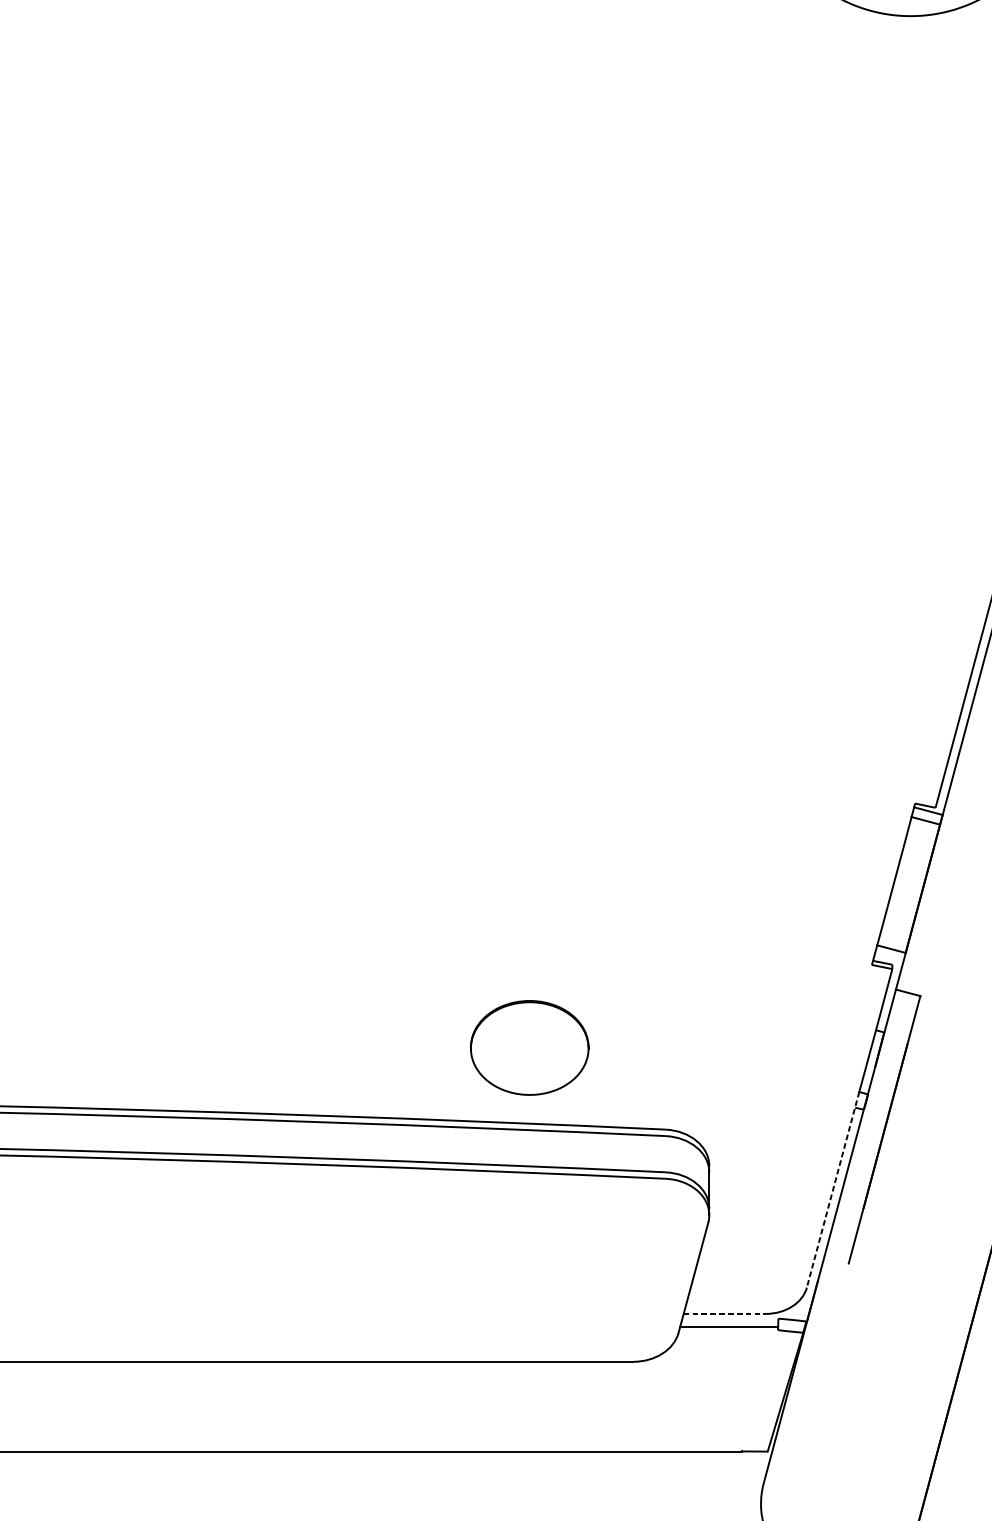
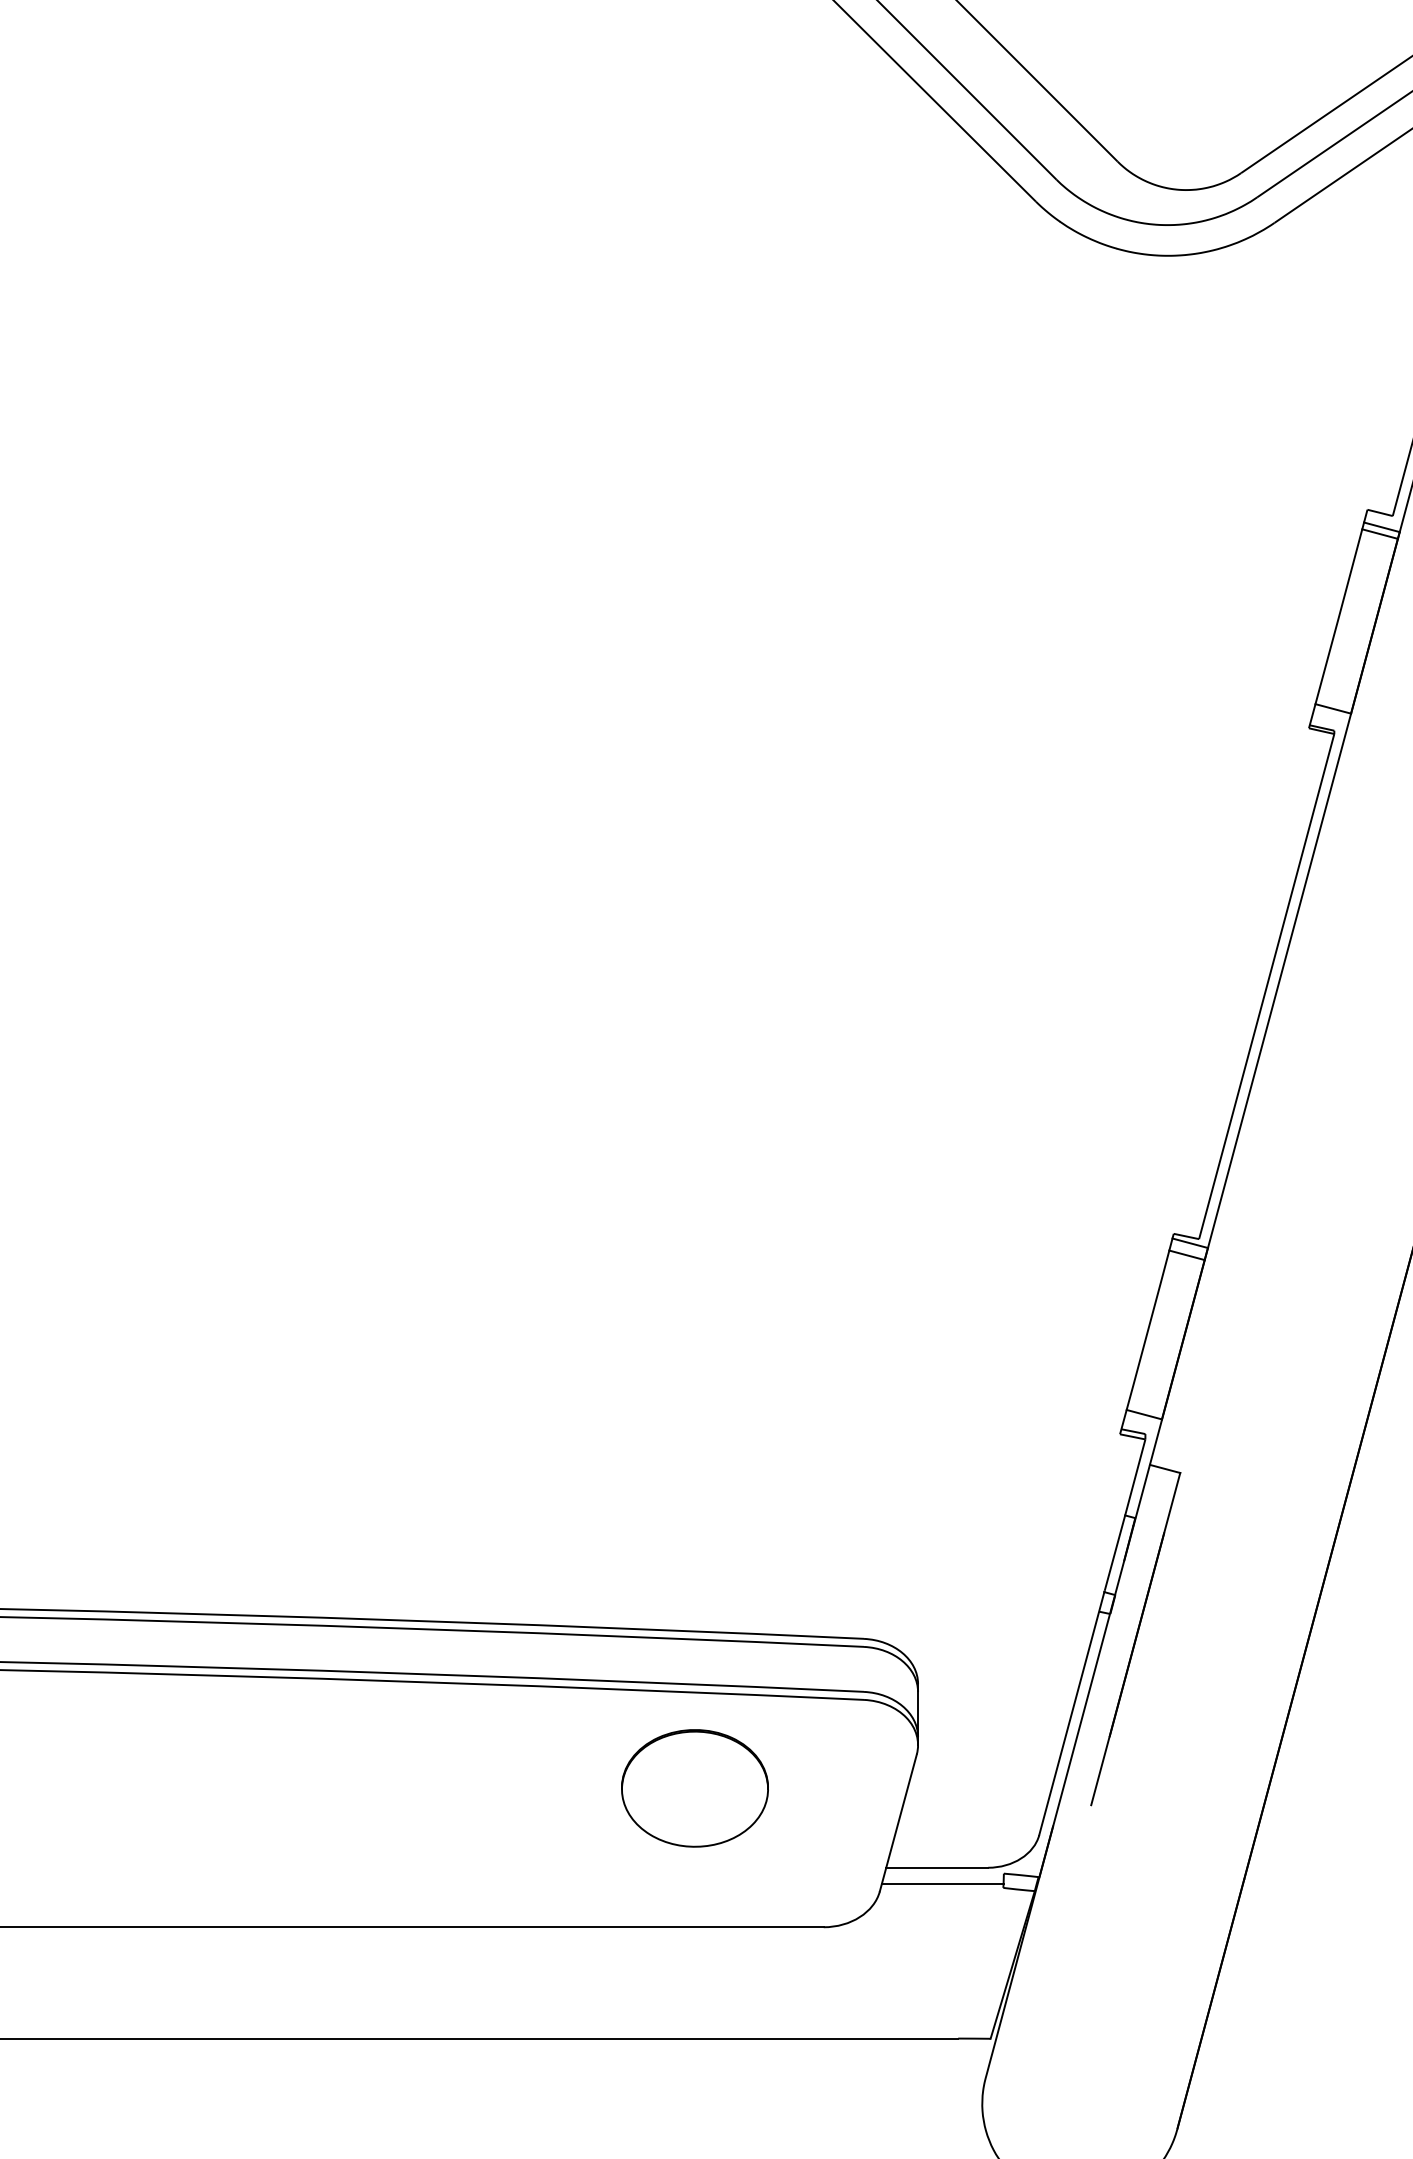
part: (529, 1048) -> (694, 1788), moved
line: (832, 1189) -> (1071, 1713), dashed -> solid
line: (724, 1313) -> (937, 1867), dashed -> solid

